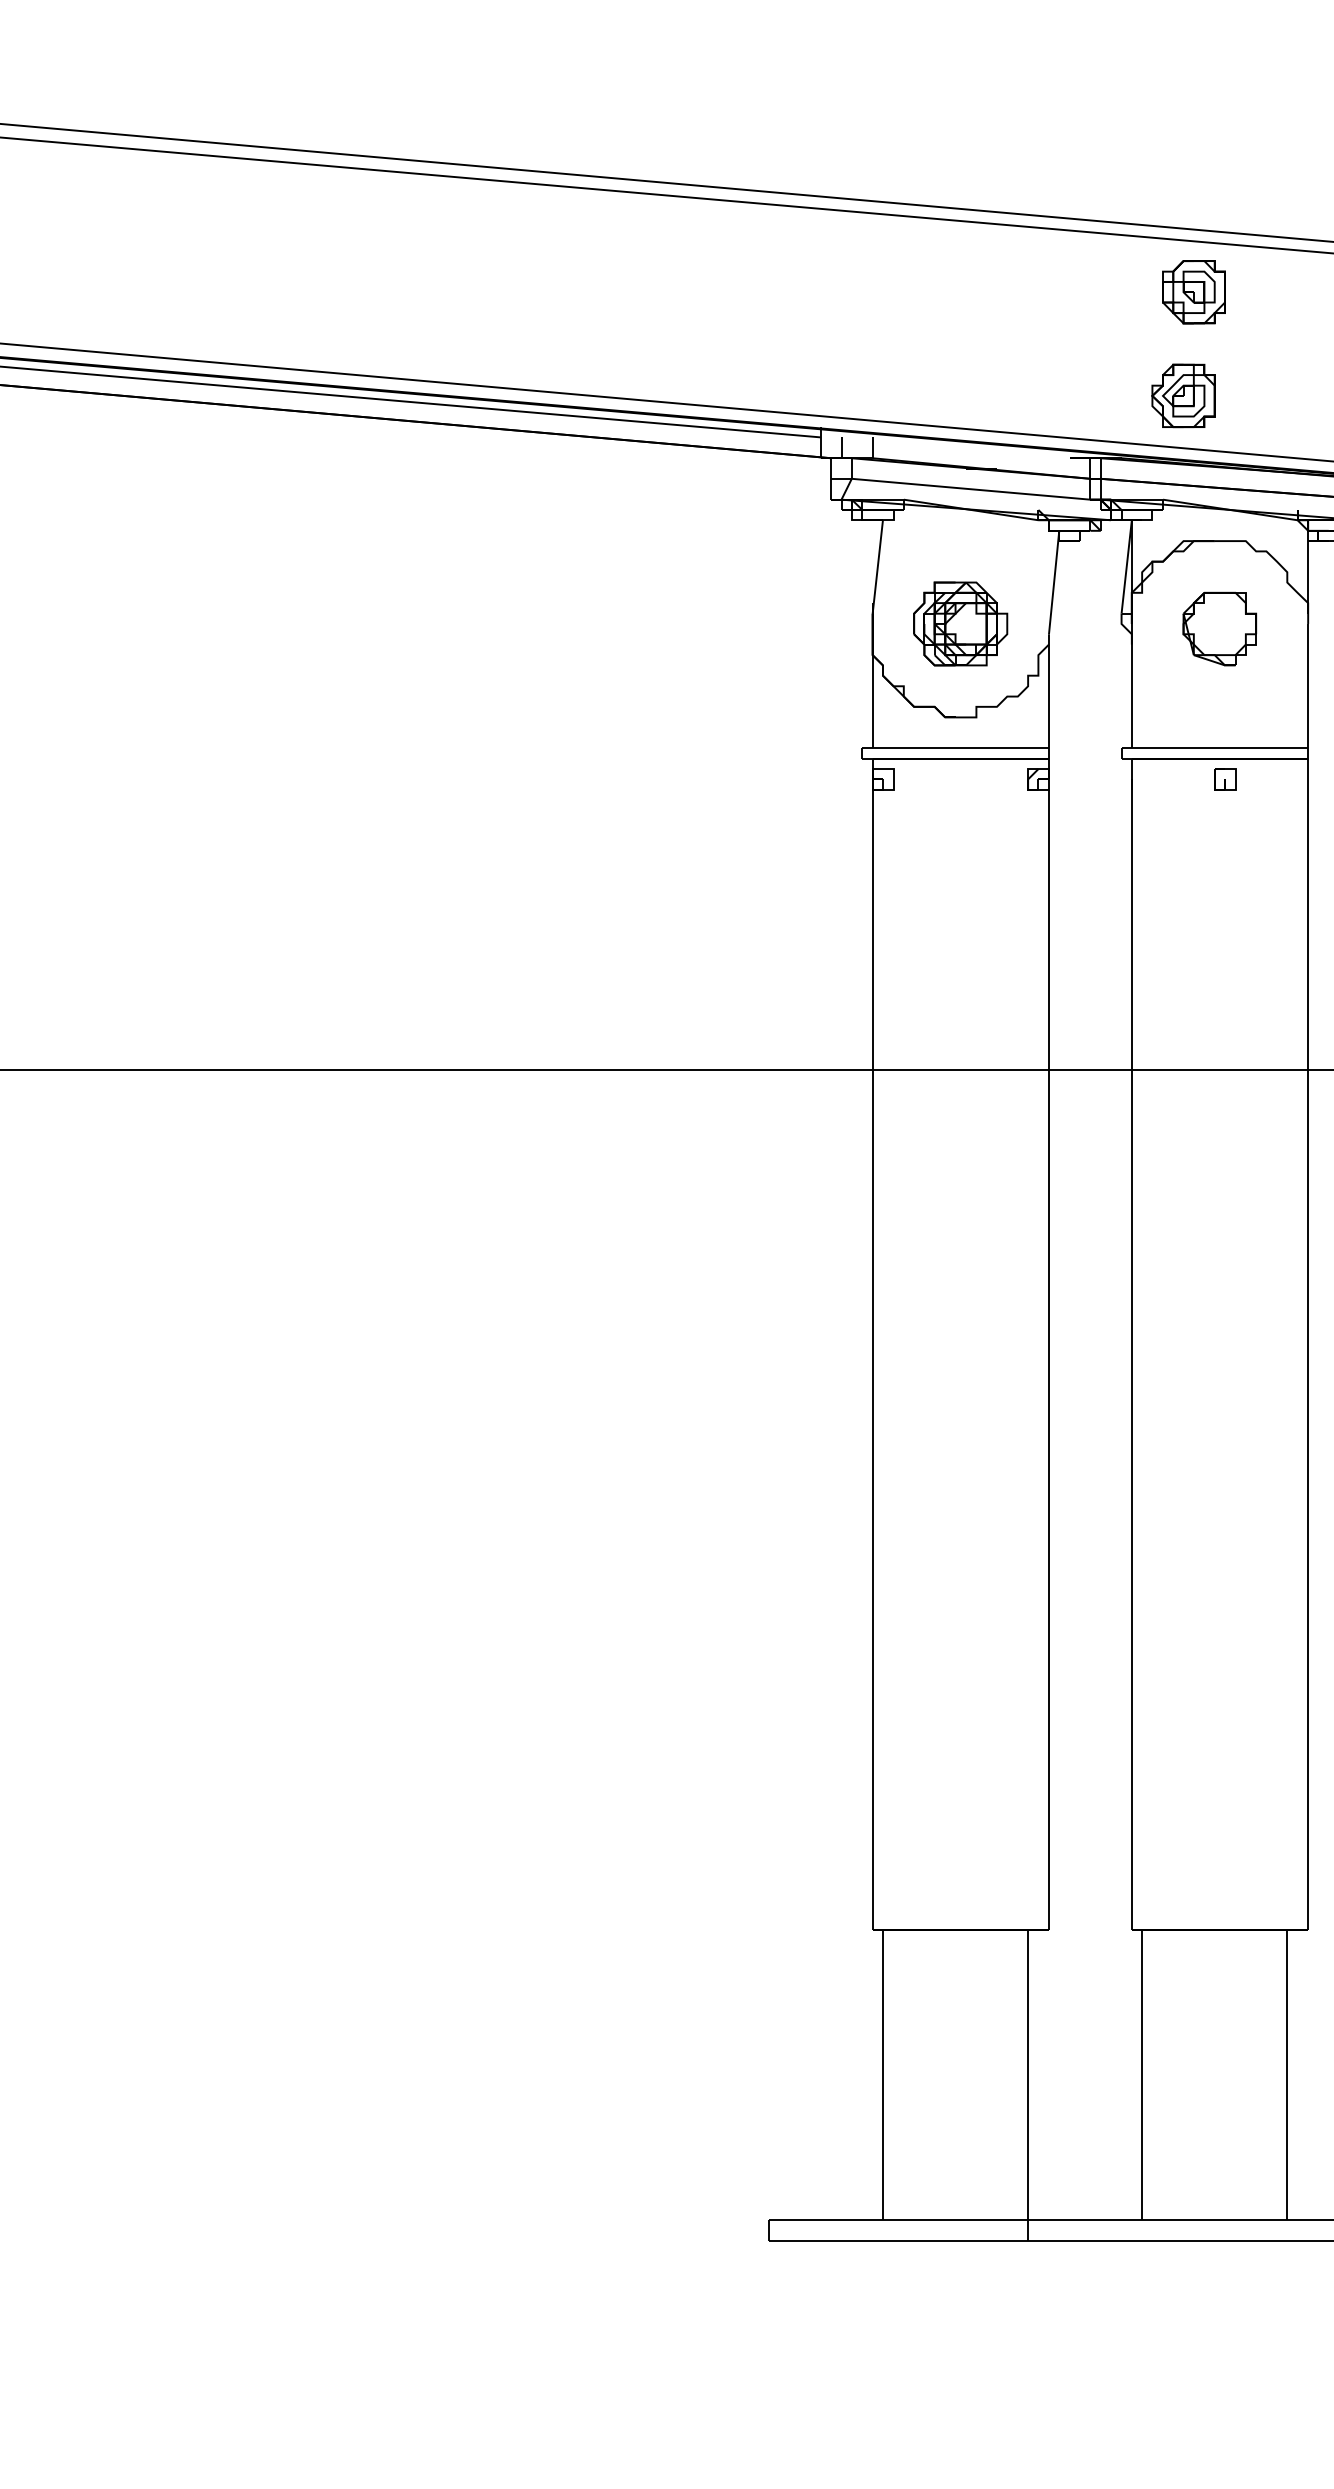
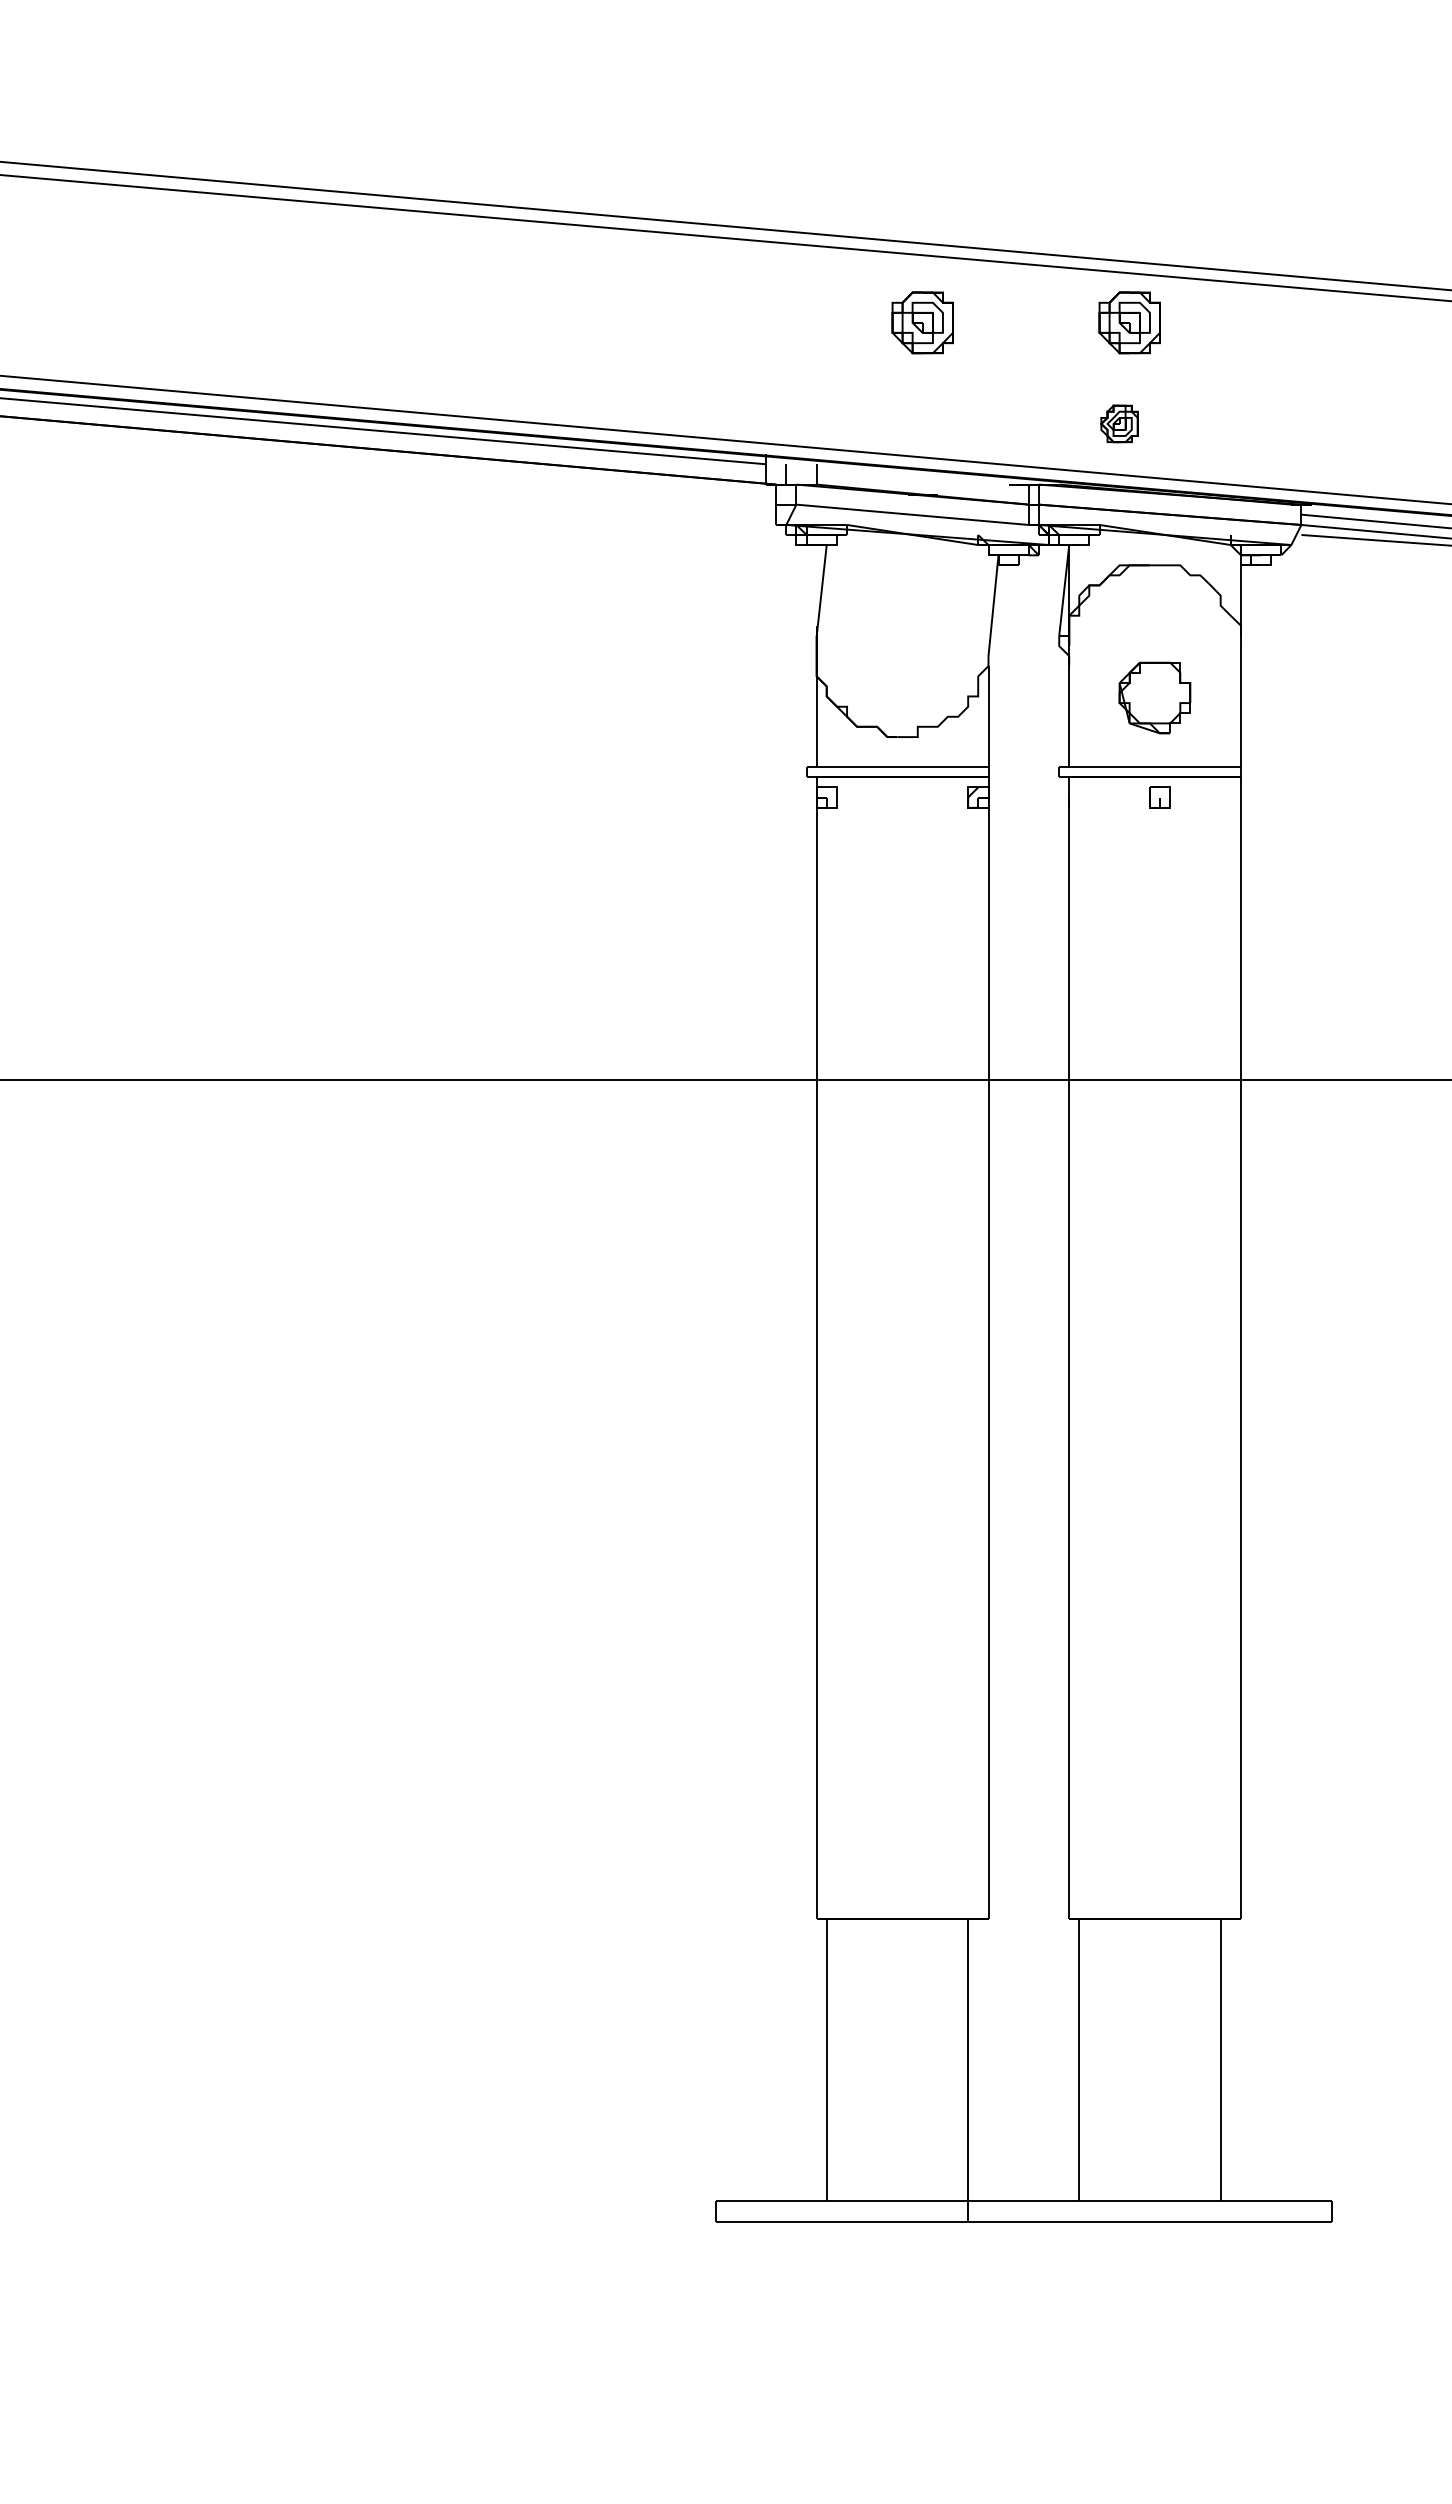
part: (981, 291) -> (922, 322), added
part: (1183, 395) -> (1119, 423), size x0.6
part: (960, 623) -> (902, 645), removed
part: (1219, 628) -> (1154, 697), moved

